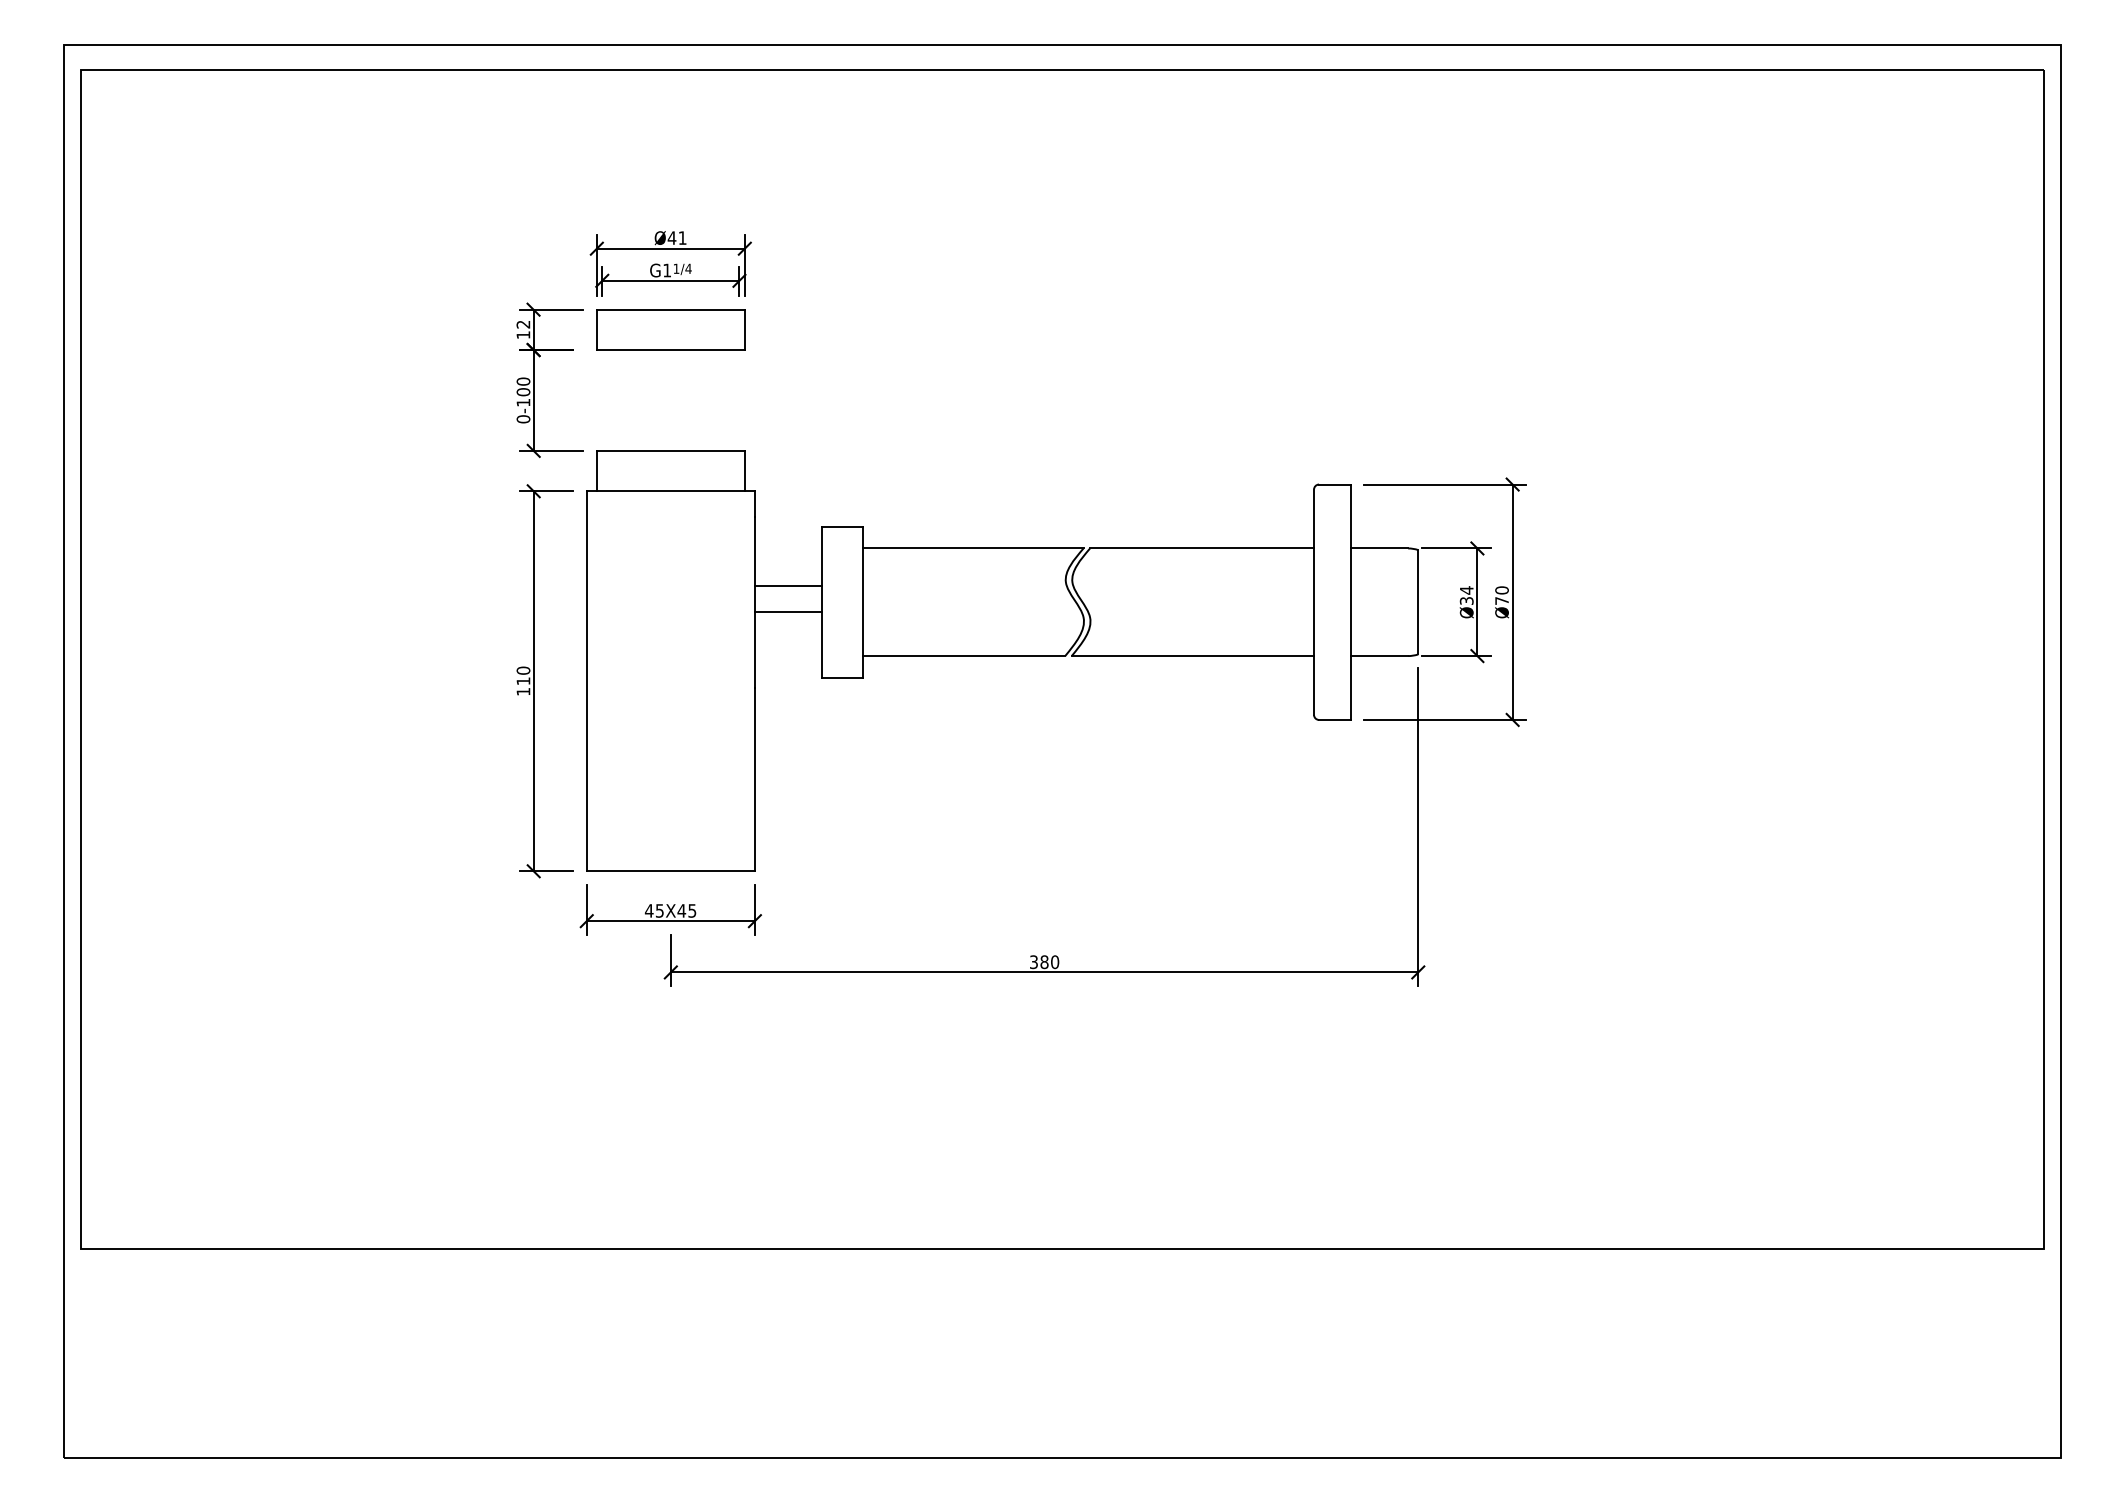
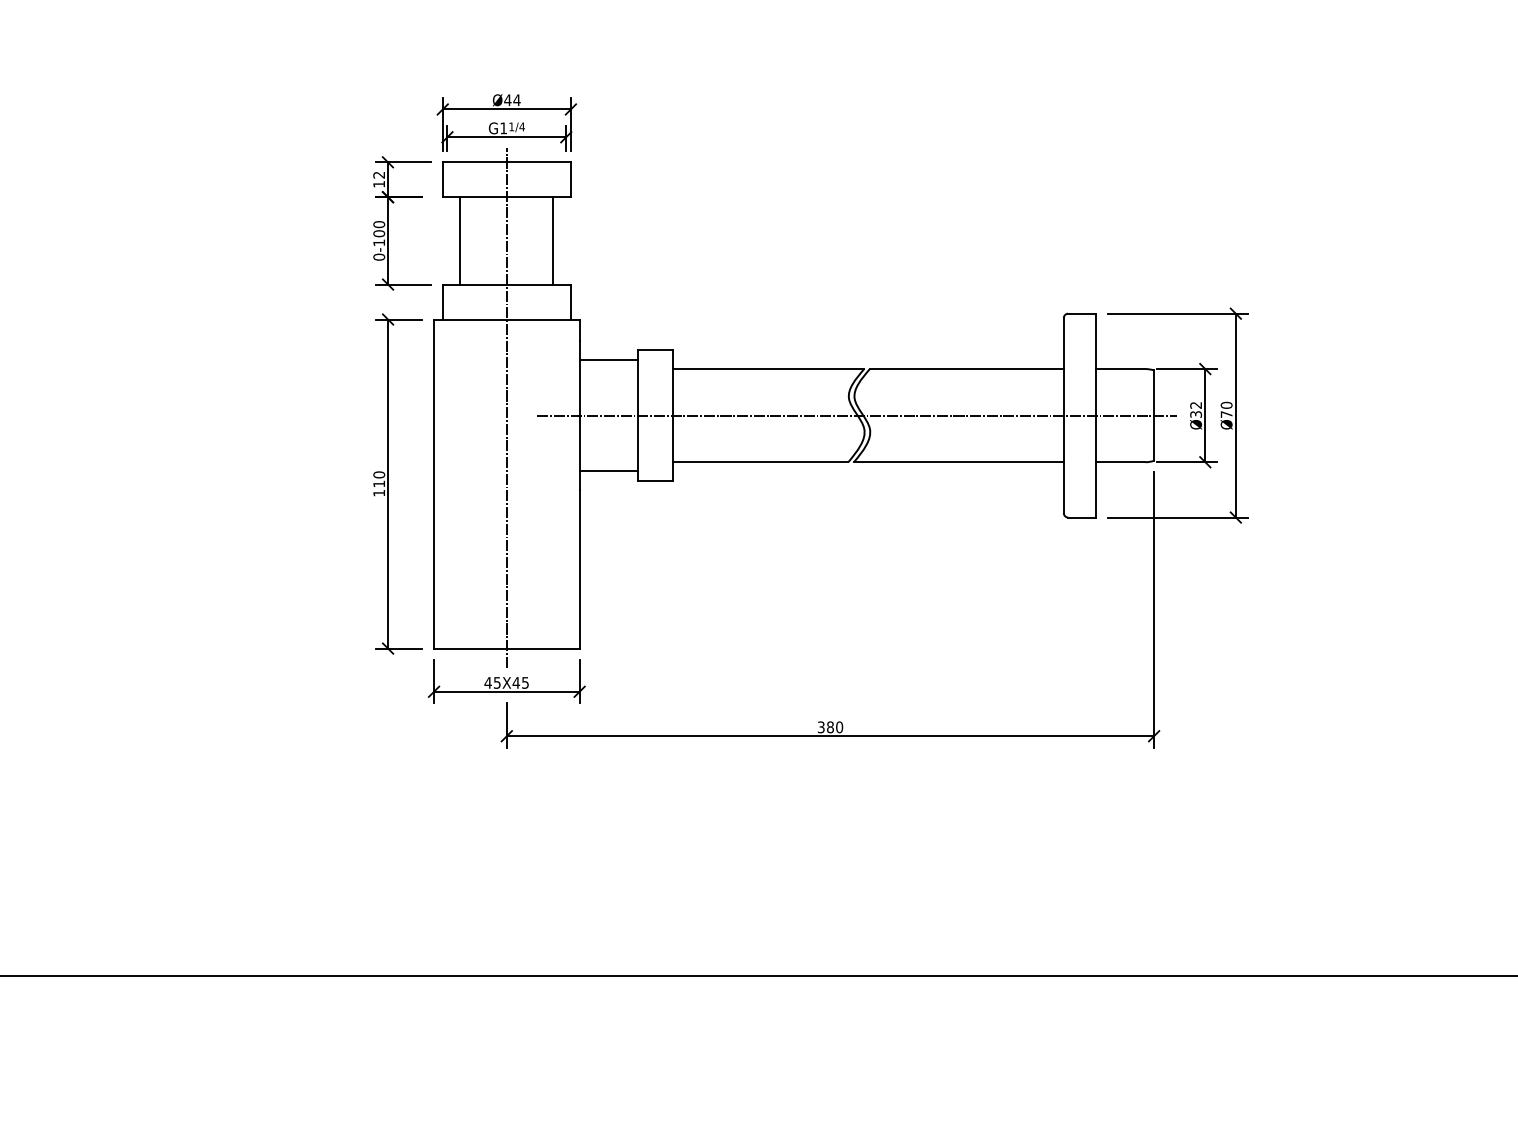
text: (682, 237) -> (516, 99), Ø41 -> Ø44
line: (617, 400) -> (460, 240), added
line: (724, 400) -> (553, 240), added
line: (788, 586) -> (608, 360), moved
text: (1466, 590) -> (1195, 405), Ø34 -> Ø32
line: (670, 592) -> (506, 407), added
line: (1075, 602) -> (857, 415), added
line: (788, 612) -> (608, 471), moved

